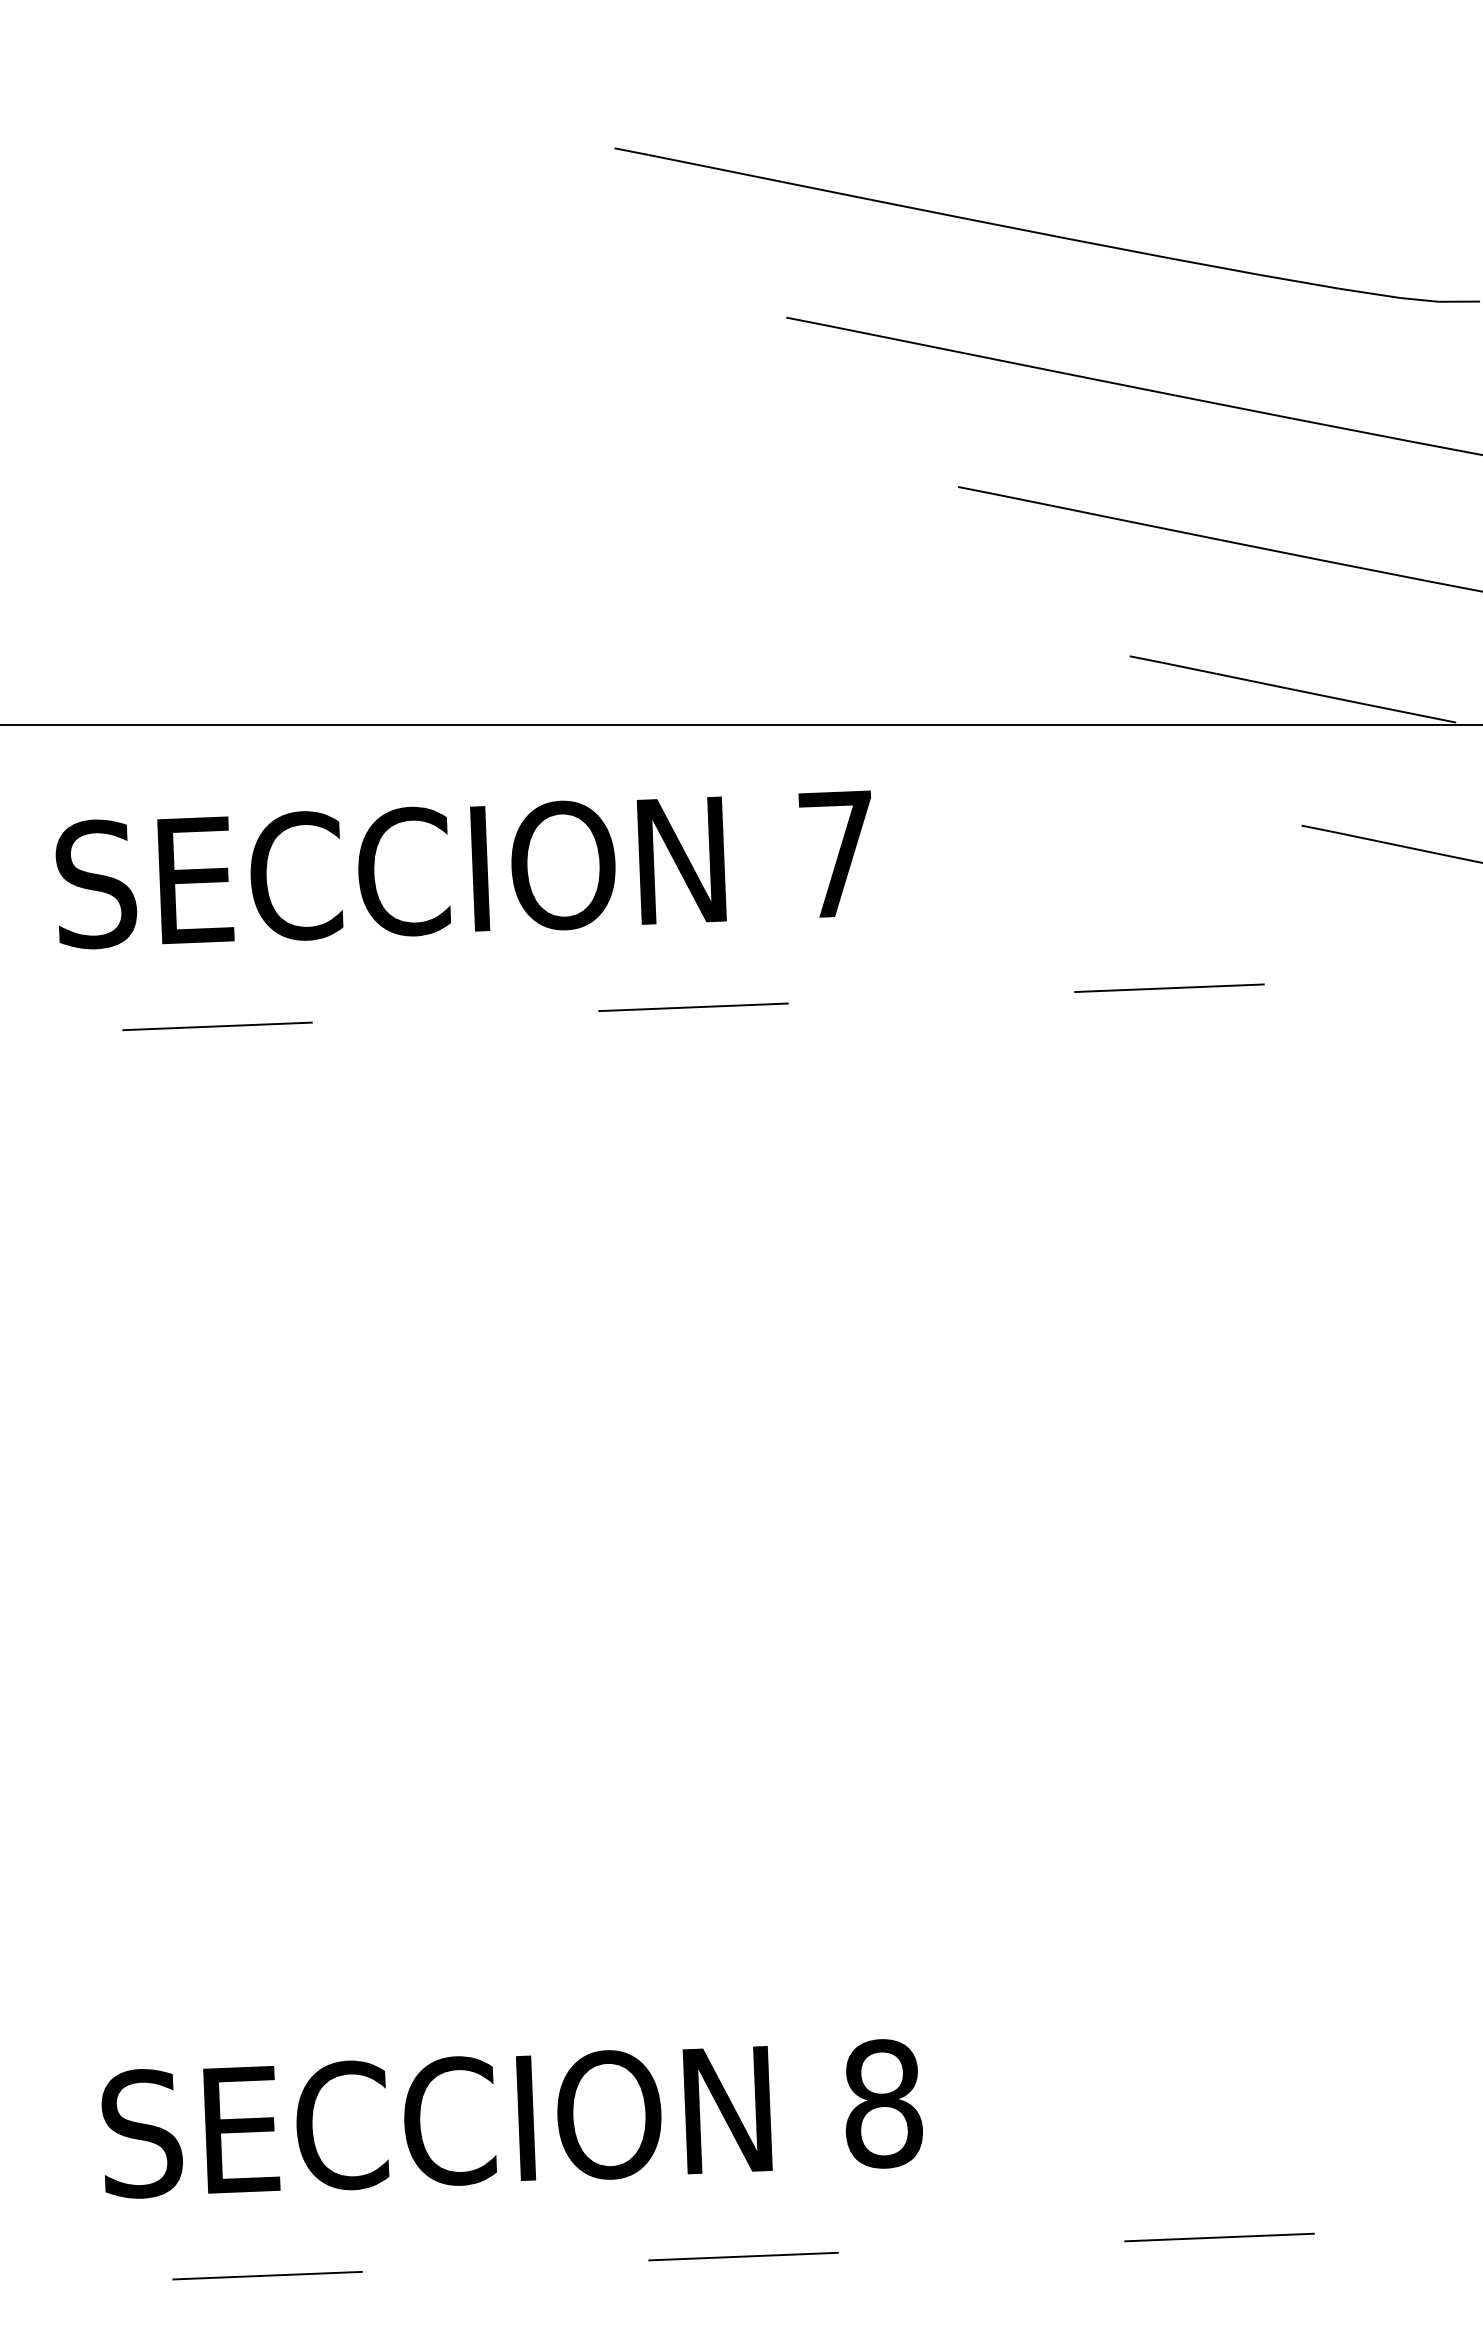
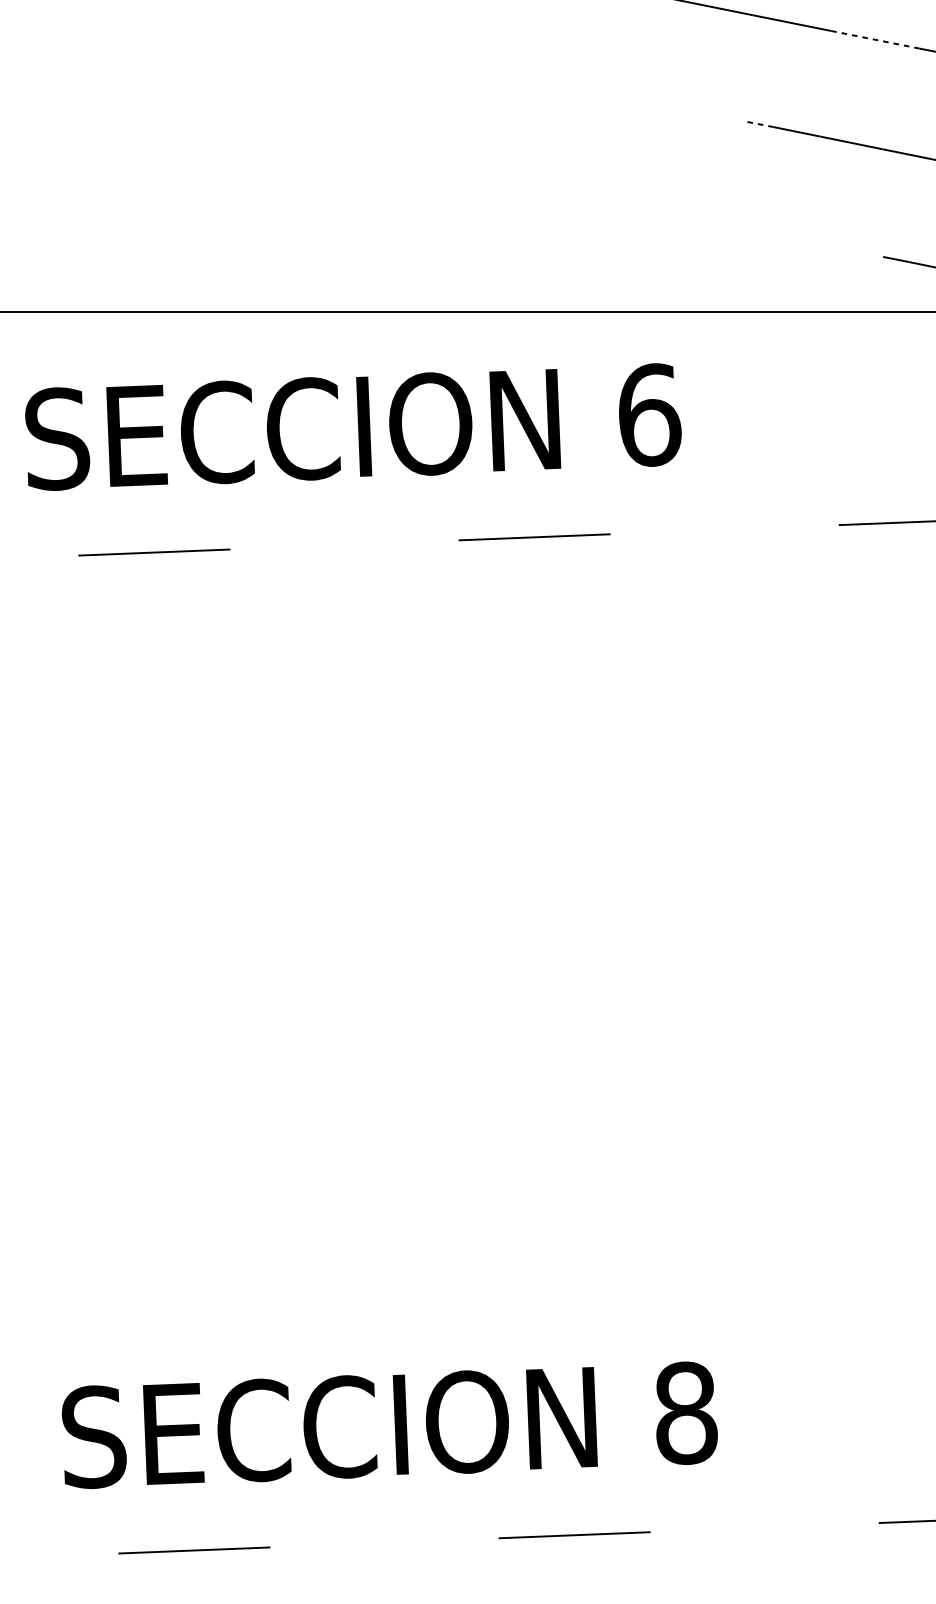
line: (1120, 384) -> (875, 39), solid -> dashed
line: (975, 490) -> (759, 124), solid -> dashed
text: (837, 854) -> (649, 415), 7 -> 6

